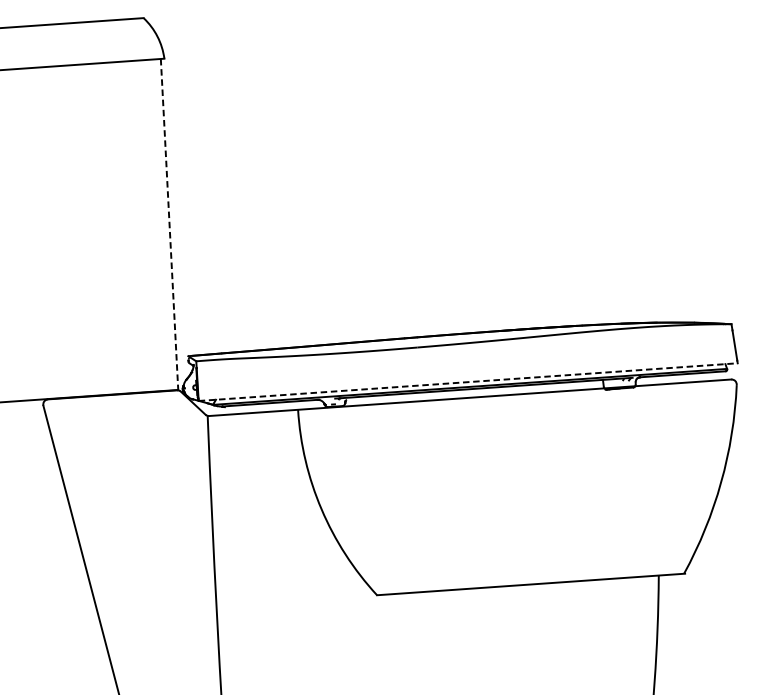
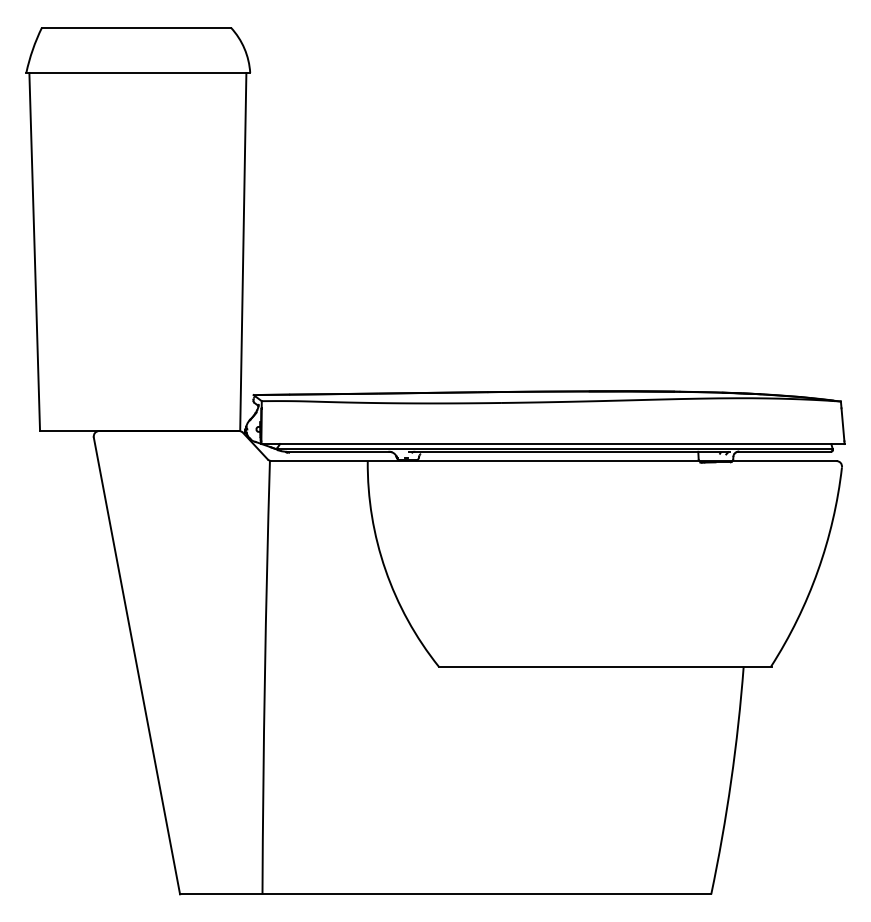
line: (169, 224) -> (243, 251), dashed -> solid
line: (468, 382) -> (553, 444), dashed -> solid

